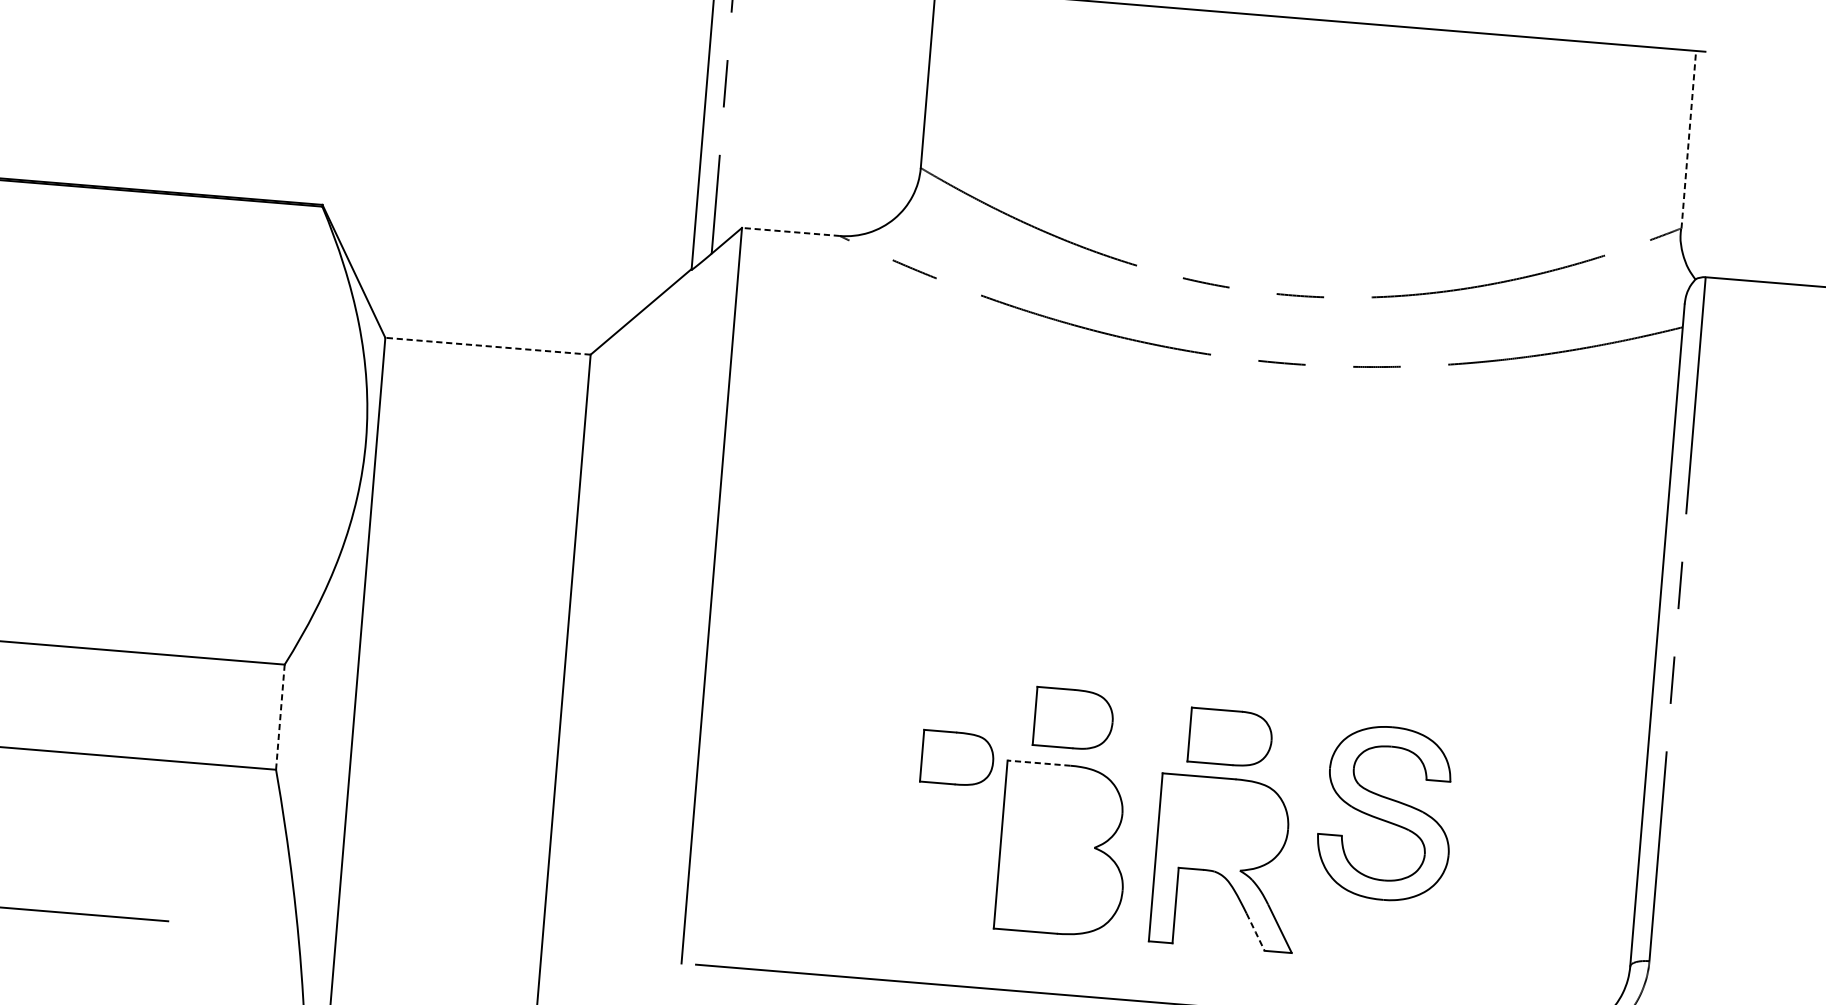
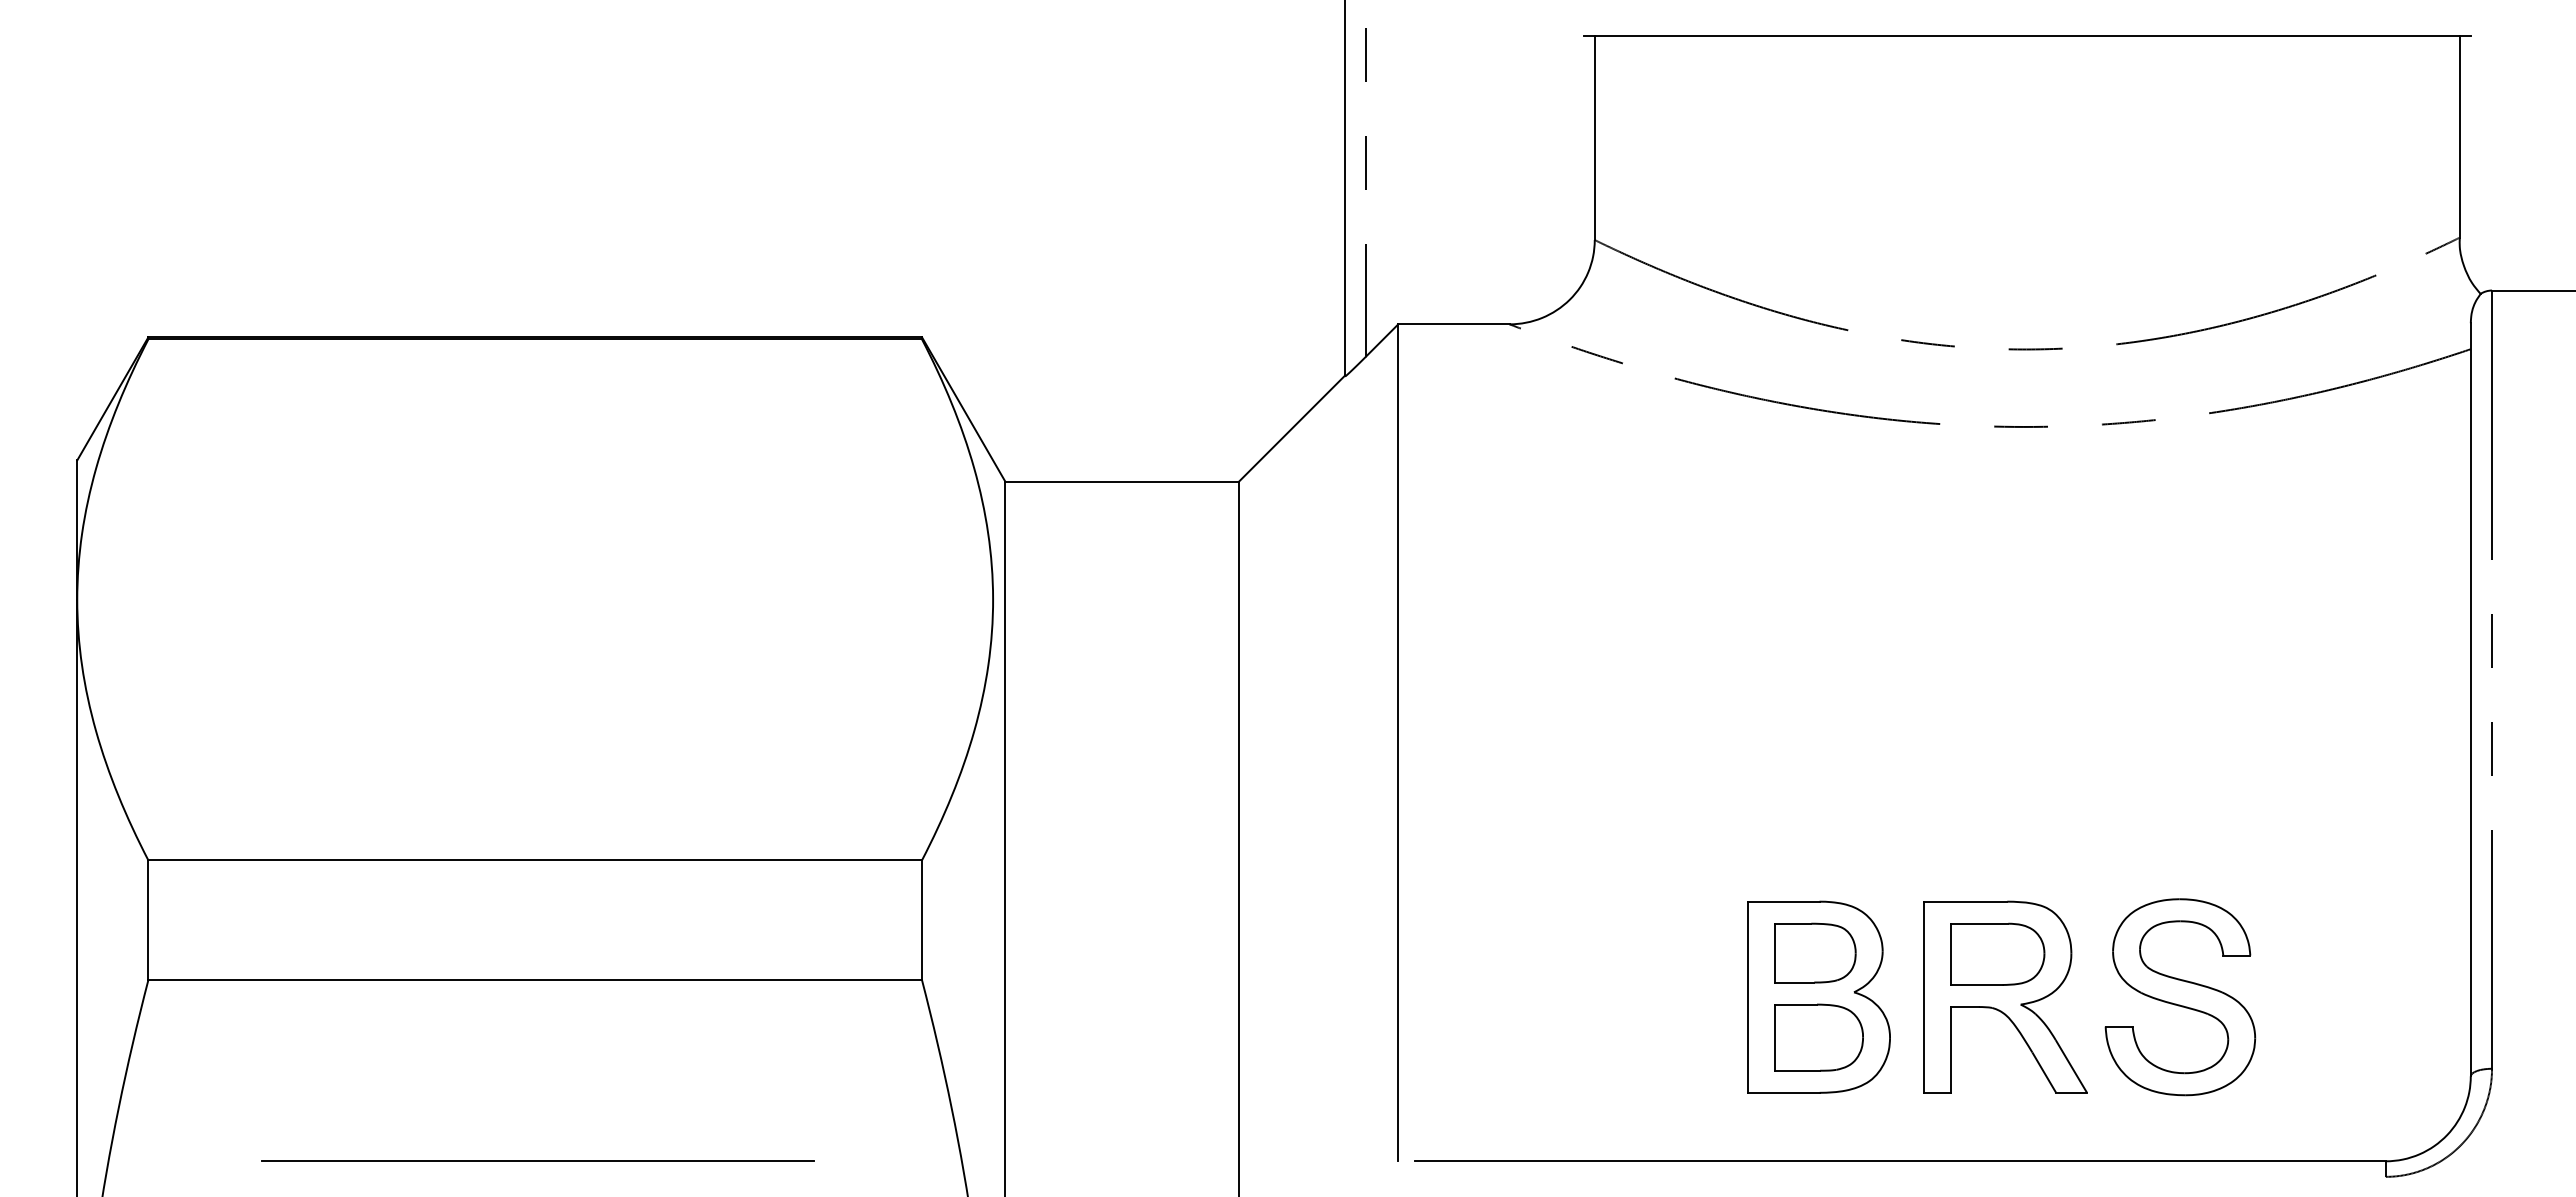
line: (1689, 139) -> (2460, 136), dashed -> solid
line: (790, 232) -> (1453, 324), dashed -> solid
line: (488, 346) -> (1122, 481), dashed -> solid
line: (279, 717) -> (921, 920), dashed -> solid
part: (1073, 718) -> (1818, 1037), moved
part: (1230, 737) -> (1997, 953), moved
part: (957, 758) -> (1815, 952), moved
line: (1038, 762) -> (1783, 901), dashed -> solid
part: (1385, 813) -> (2180, 997), moved
line: (1255, 932) -> (2044, 1072), dashed -> solid

